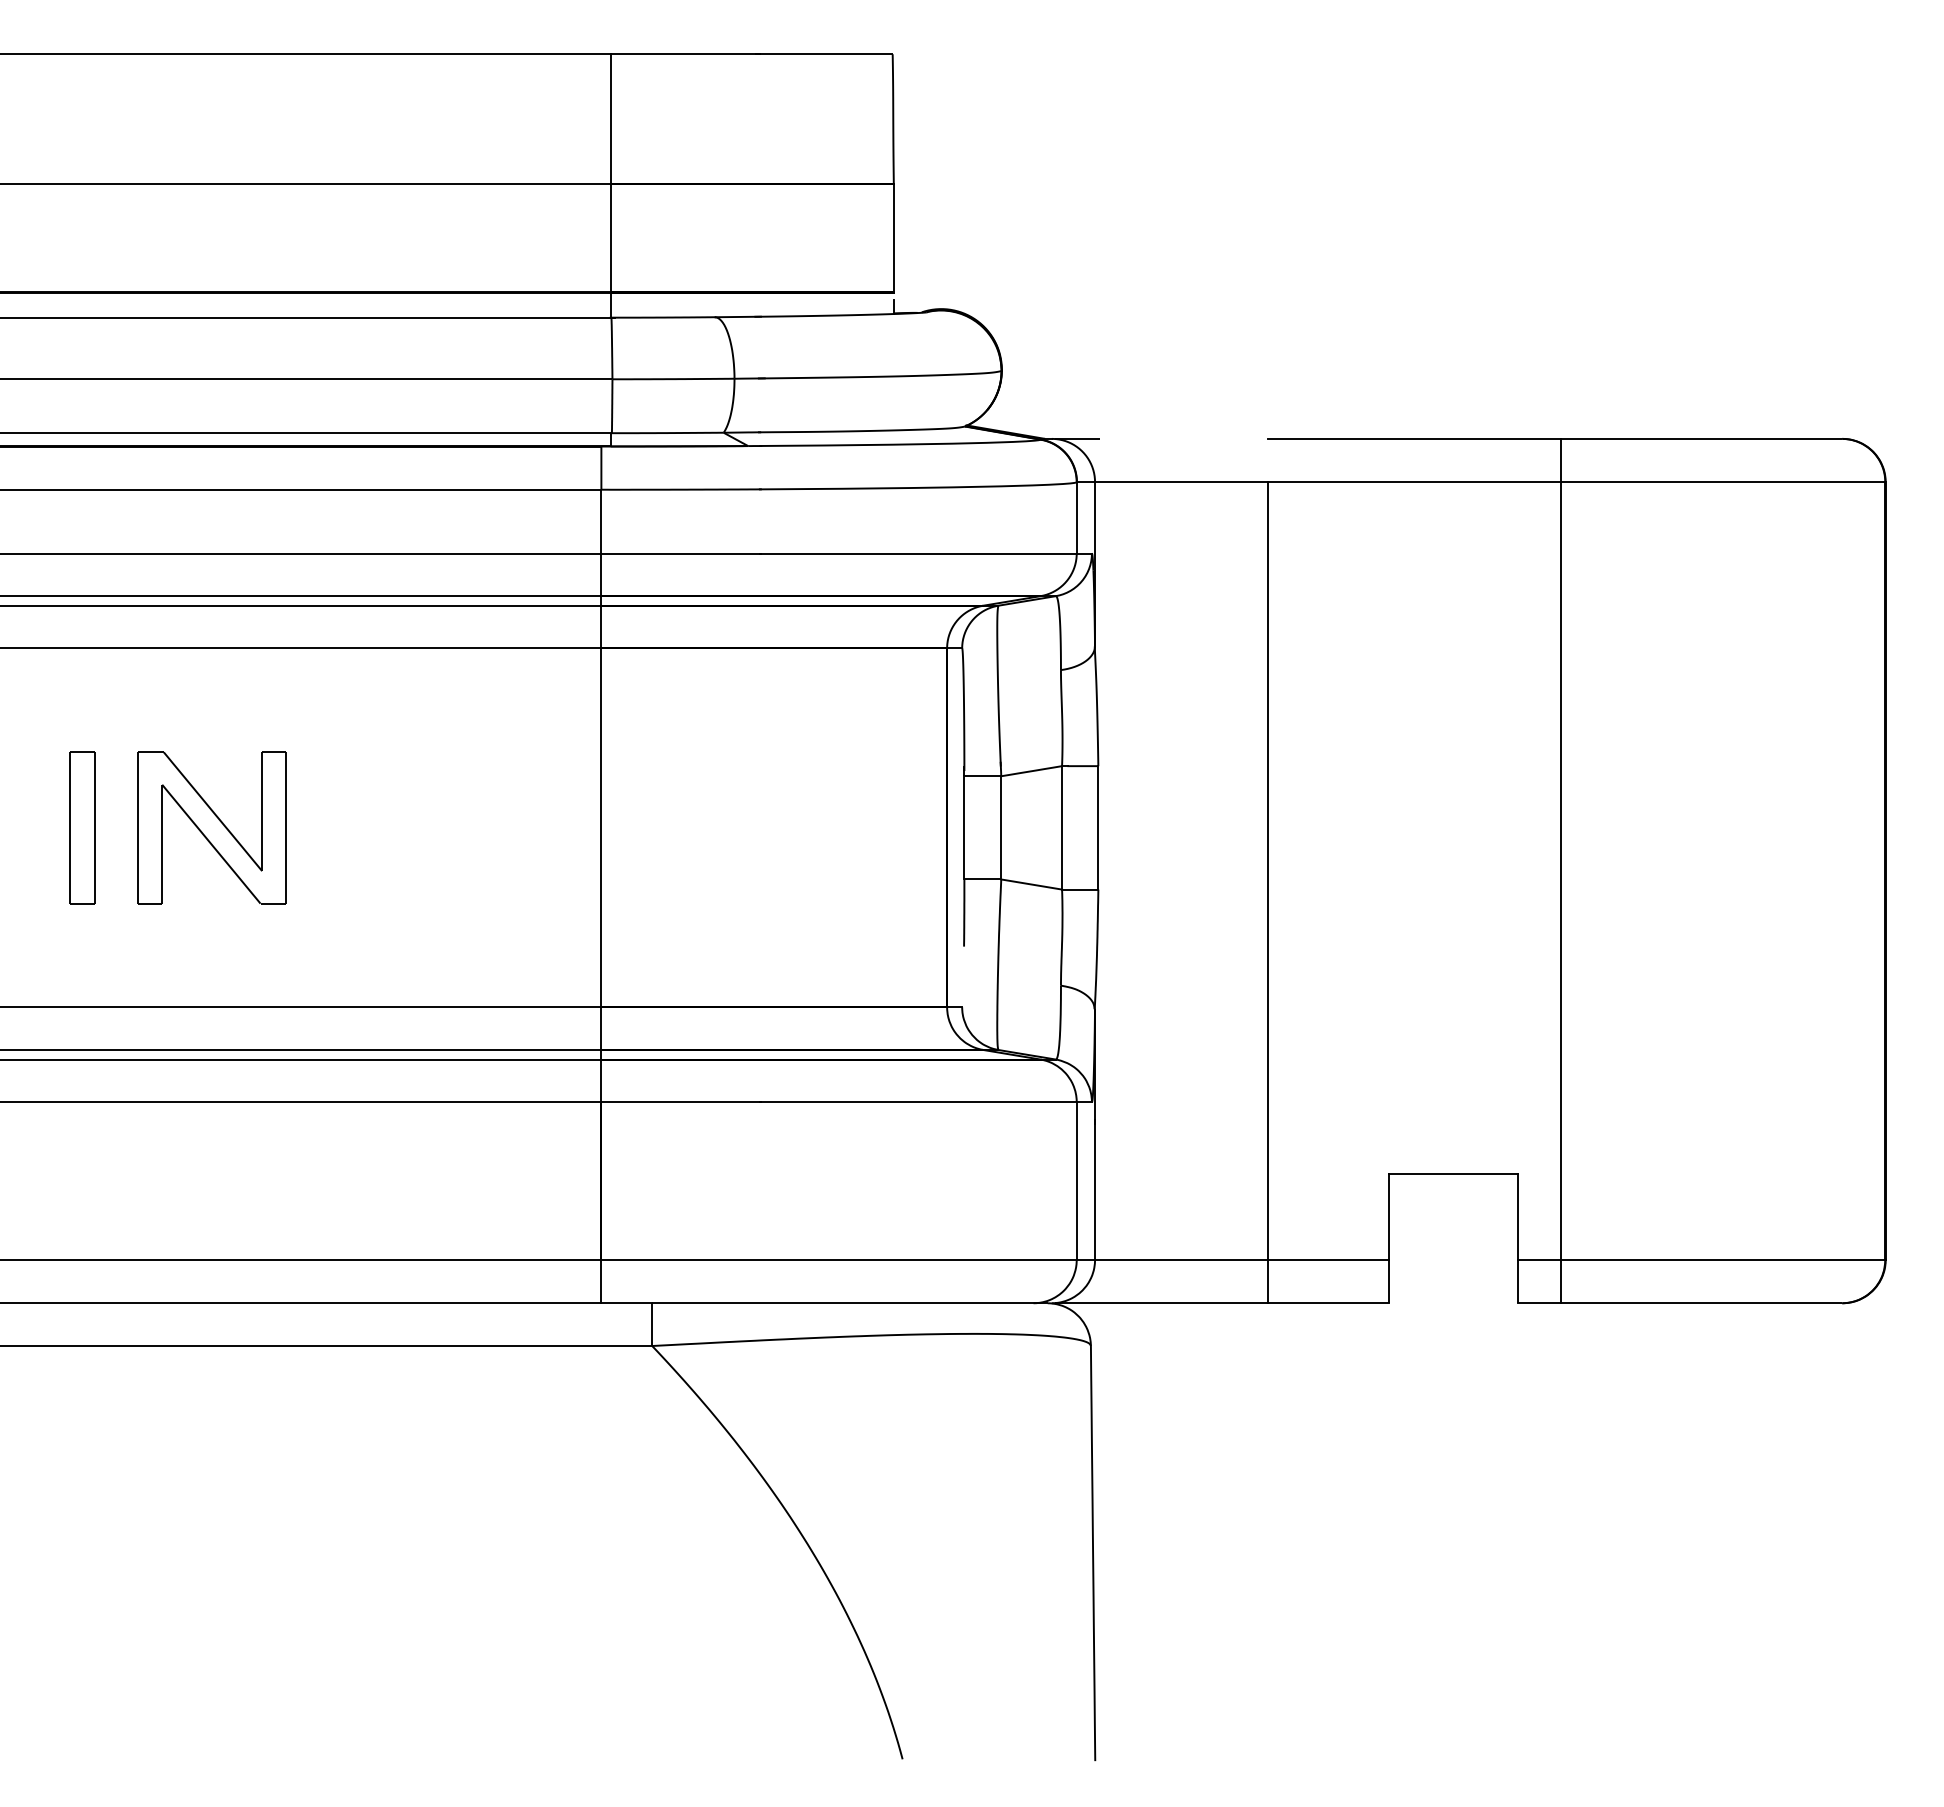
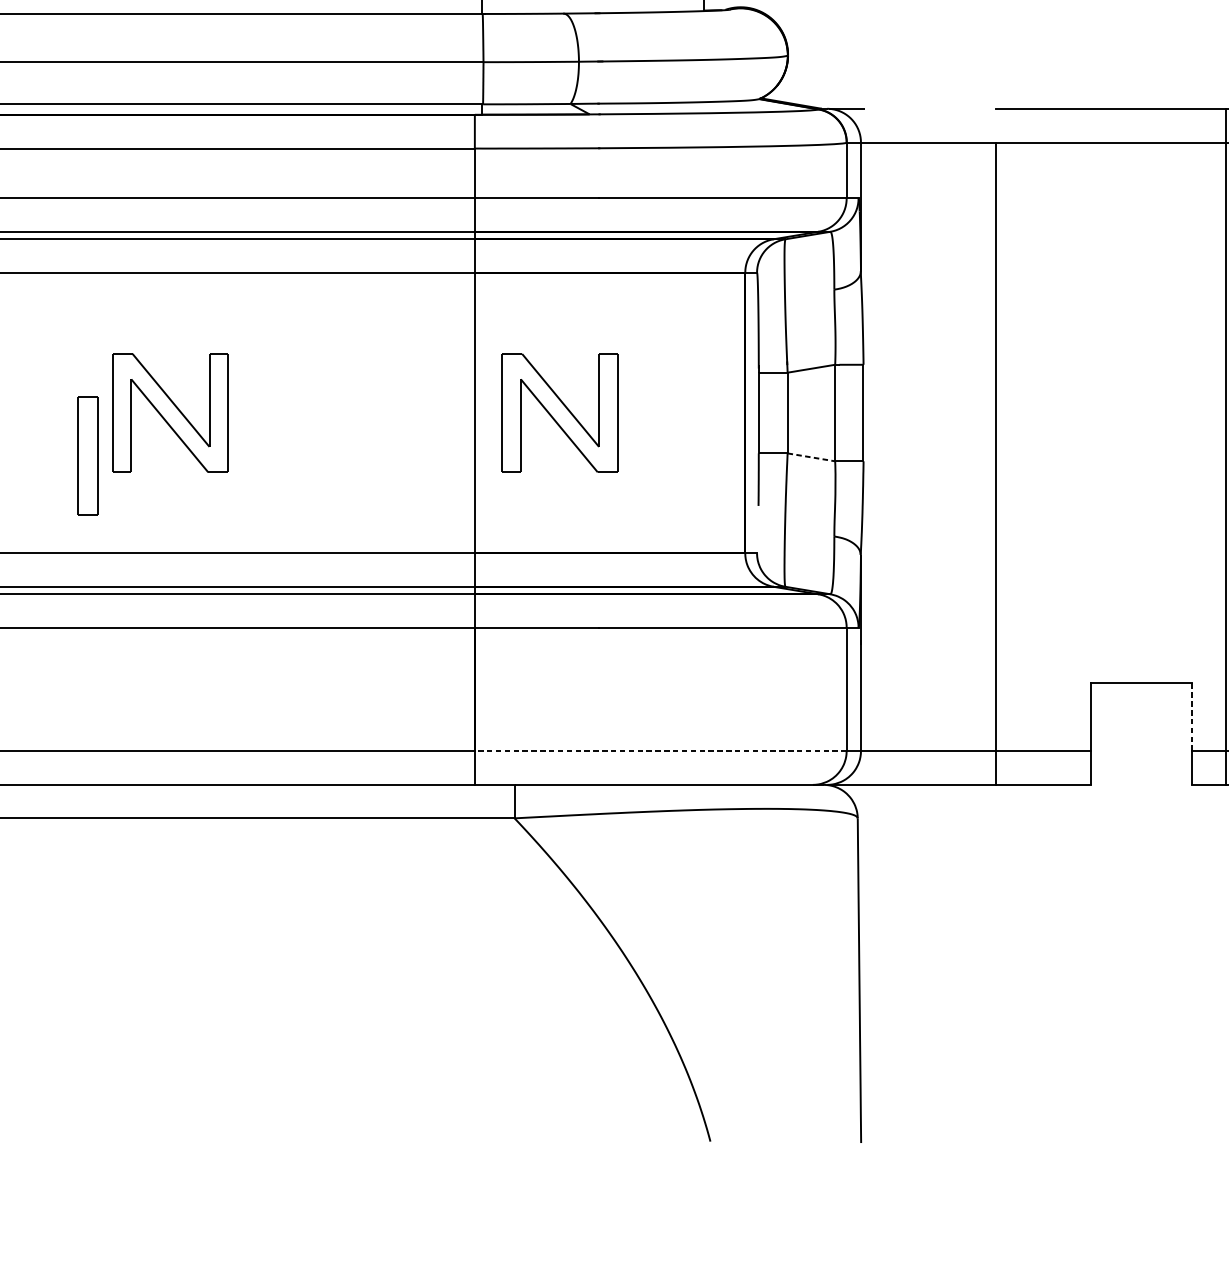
part: (82, 827) -> (87, 455), moved
part: (709, 827) -> (559, 412), added
line: (1031, 884) -> (811, 457), solid -> dashed
line: (1518, 1217) -> (1192, 717), solid -> dashed
line: (839, 1260) -> (661, 751), solid -> dashed

